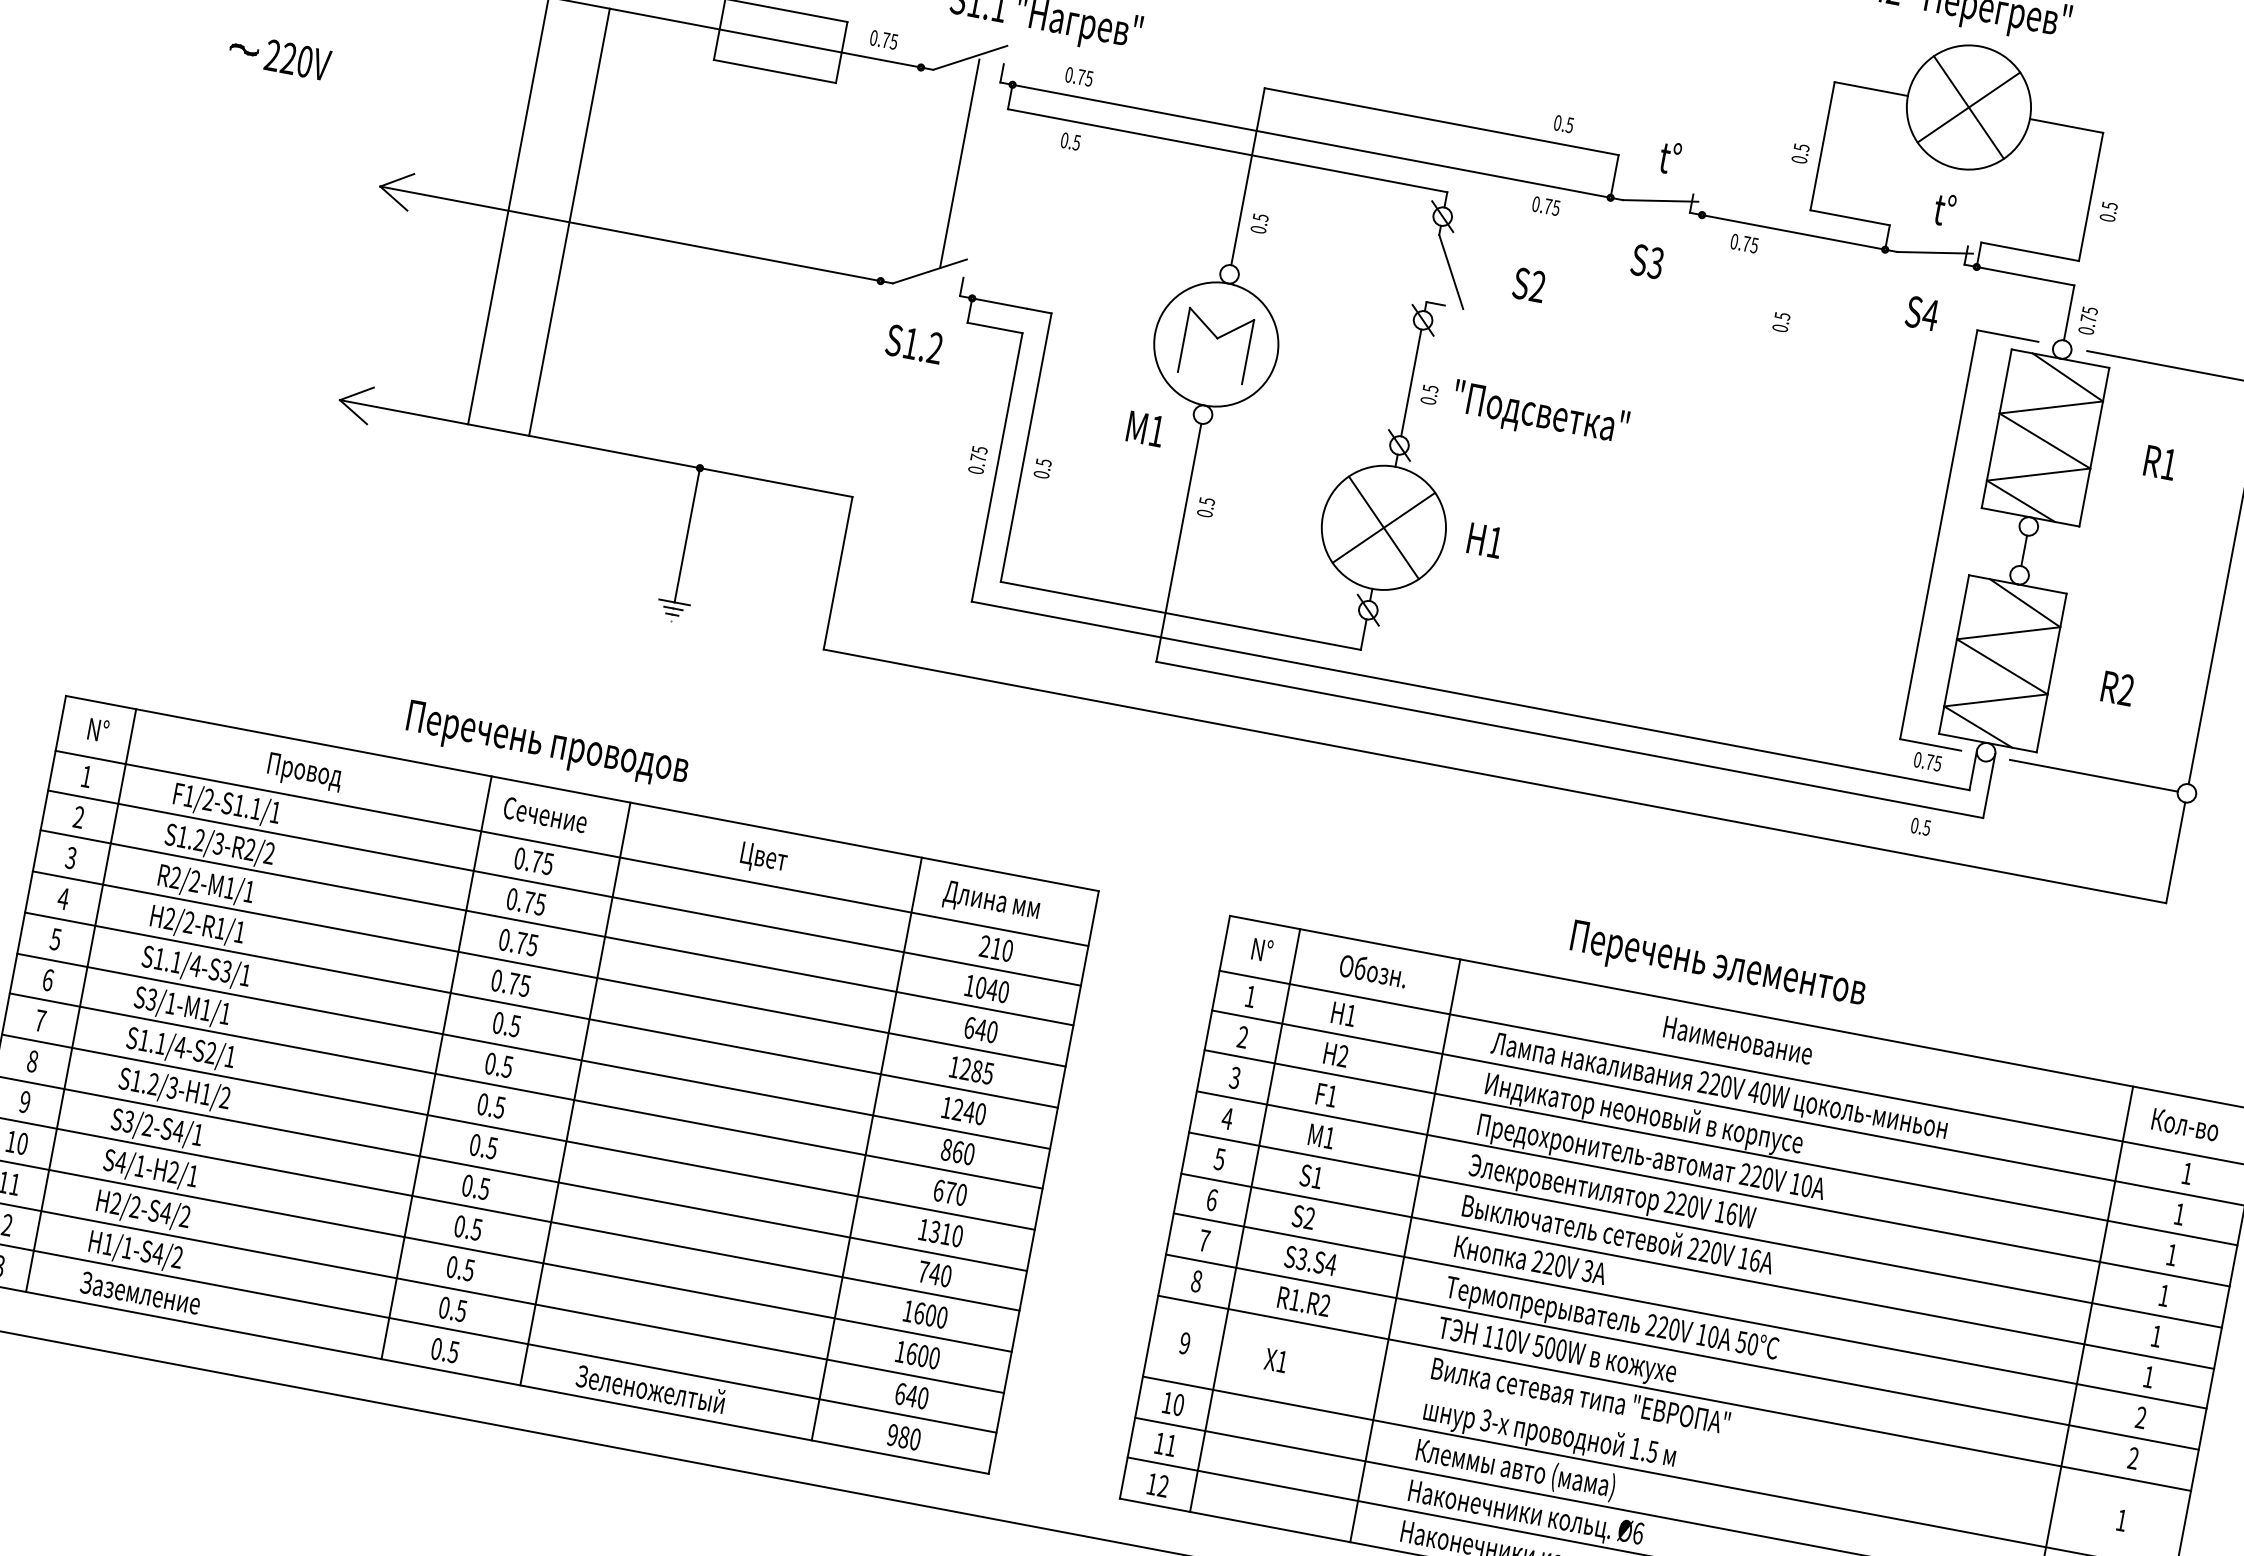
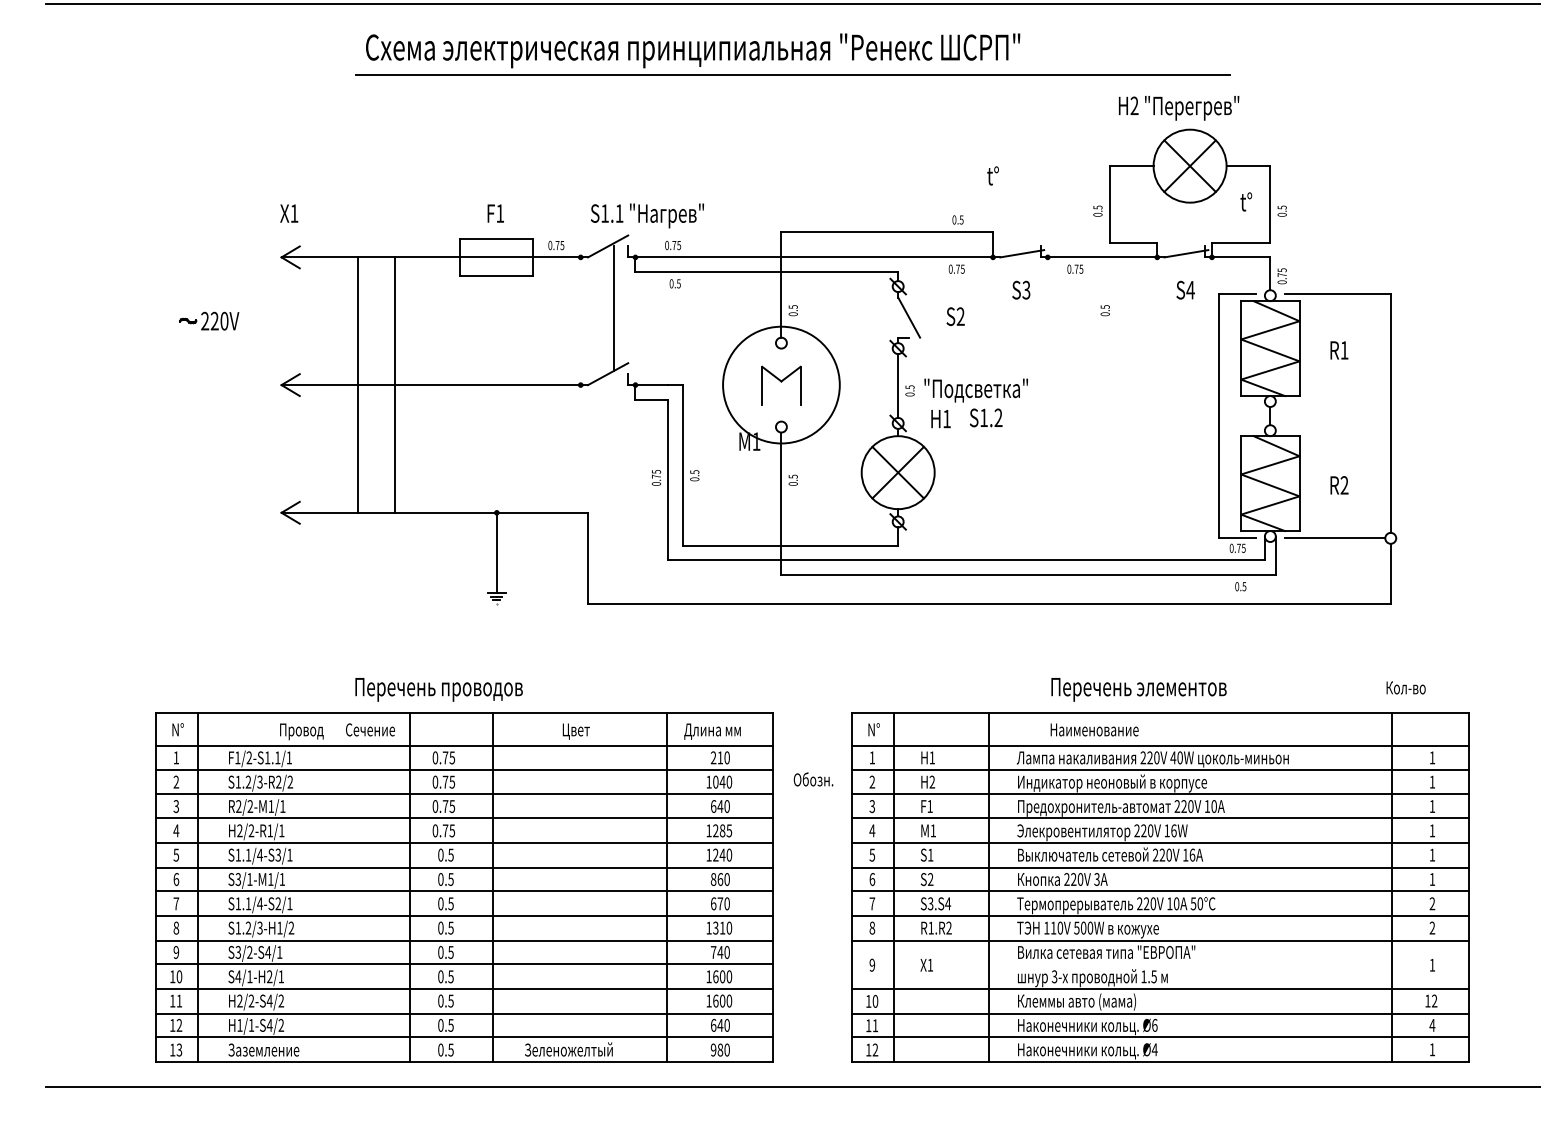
text: (1669, 157) -> (992, 175), moved
text: (1945, 209) -> (1246, 201), moved
text: (915, 343) -> (986, 417), moved
circle: (1214, 343) -> (780, 384), size x1.6
text: (1484, 541) -> (940, 419), moved
text: (545, 814) -> (370, 729), moved
text: (1373, 970) -> (813, 779), moved
text: (1738, 1039) -> (1094, 729), moved
text: (2184, 1124) -> (1405, 687), moved

